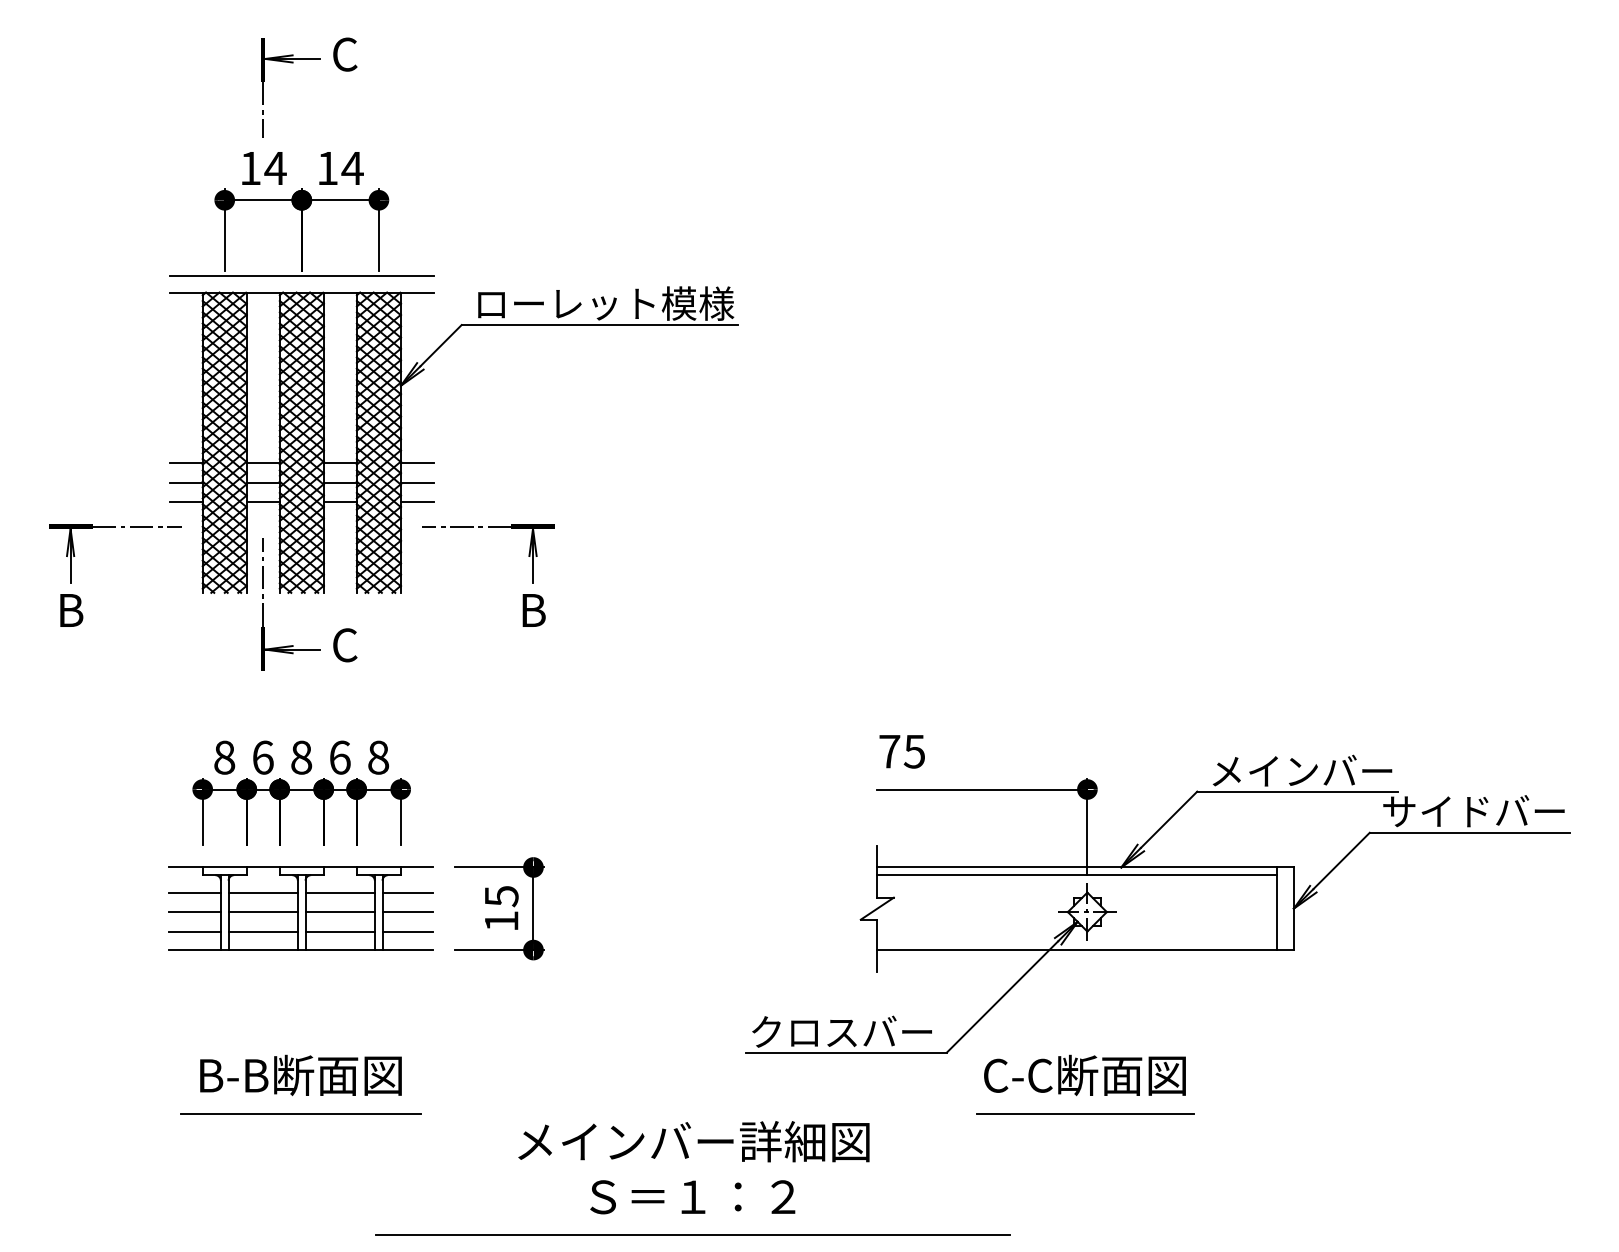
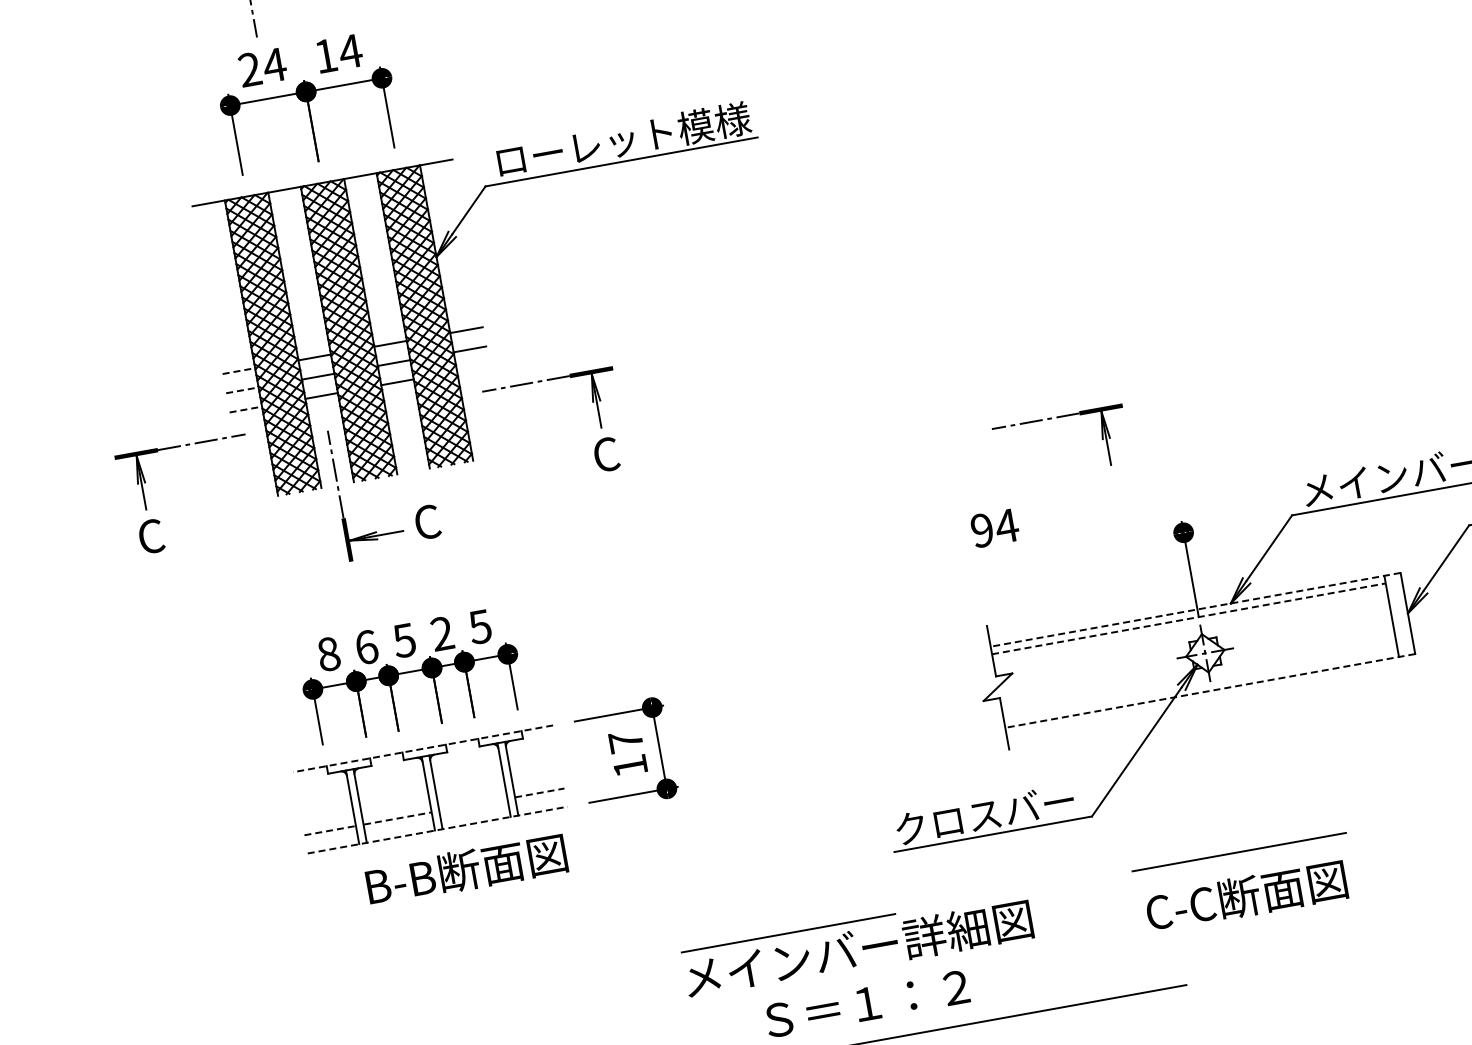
text: (250, 167) -> (249, 68), 14 -> 24
line: (301, 276) -> (319, 167), removed
line: (186, 463) -> (239, 371), solid -> dashed
line: (186, 482) -> (242, 390), solid -> dashed
line: (186, 502) -> (246, 409), solid -> dashed
line: (416, 502) -> (472, 369), removed
text: (70, 610) -> (151, 536), B -> C
text: (533, 610) -> (606, 454), B -> C
part: (983, 654) -> (1057, 418), added
text: (902, 751) -> (994, 528), 75 -> 94
text: (301, 757) -> (404, 640), 8 -> 5
text: (339, 757) -> (441, 633), 6 -> 2
text: (378, 757) -> (480, 626), 8 -> 5
line: (982, 789) -> (1080, 551), removed
line: (300, 867) -> (422, 748), solid -> dashed
line: (1085, 867) -> (1195, 609), solid -> dashed
line: (1077, 875) -> (1189, 619), solid -> dashed
line: (194, 892) -> (323, 792), removed
line: (263, 892) -> (390, 780), removed
line: (339, 892) -> (465, 766), removed
line: (407, 892) -> (532, 754), removed
text: (501, 896) -> (625, 741), 15 -> 17
line: (194, 912) -> (326, 811), removed
line: (263, 912) -> (394, 799), removed
line: (339, 912) -> (469, 786), removed
line: (407, 912) -> (536, 774), removed
line: (195, 931) -> (330, 830), solid -> dashed
line: (264, 931) -> (398, 818), solid -> dashed
line: (339, 931) -> (472, 804), removed
line: (408, 931) -> (540, 792), solid -> dashed
line: (1085, 949) -> (1210, 690), solid -> dashed
line: (301, 950) -> (438, 830), solid -> dashed
text: (300, 1075) -> (466, 870), moved
text: (1084, 1075) -> (1246, 896), moved
line: (300, 1113) -> (466, 990), removed
line: (627, 1113) -> (788, 933), added

